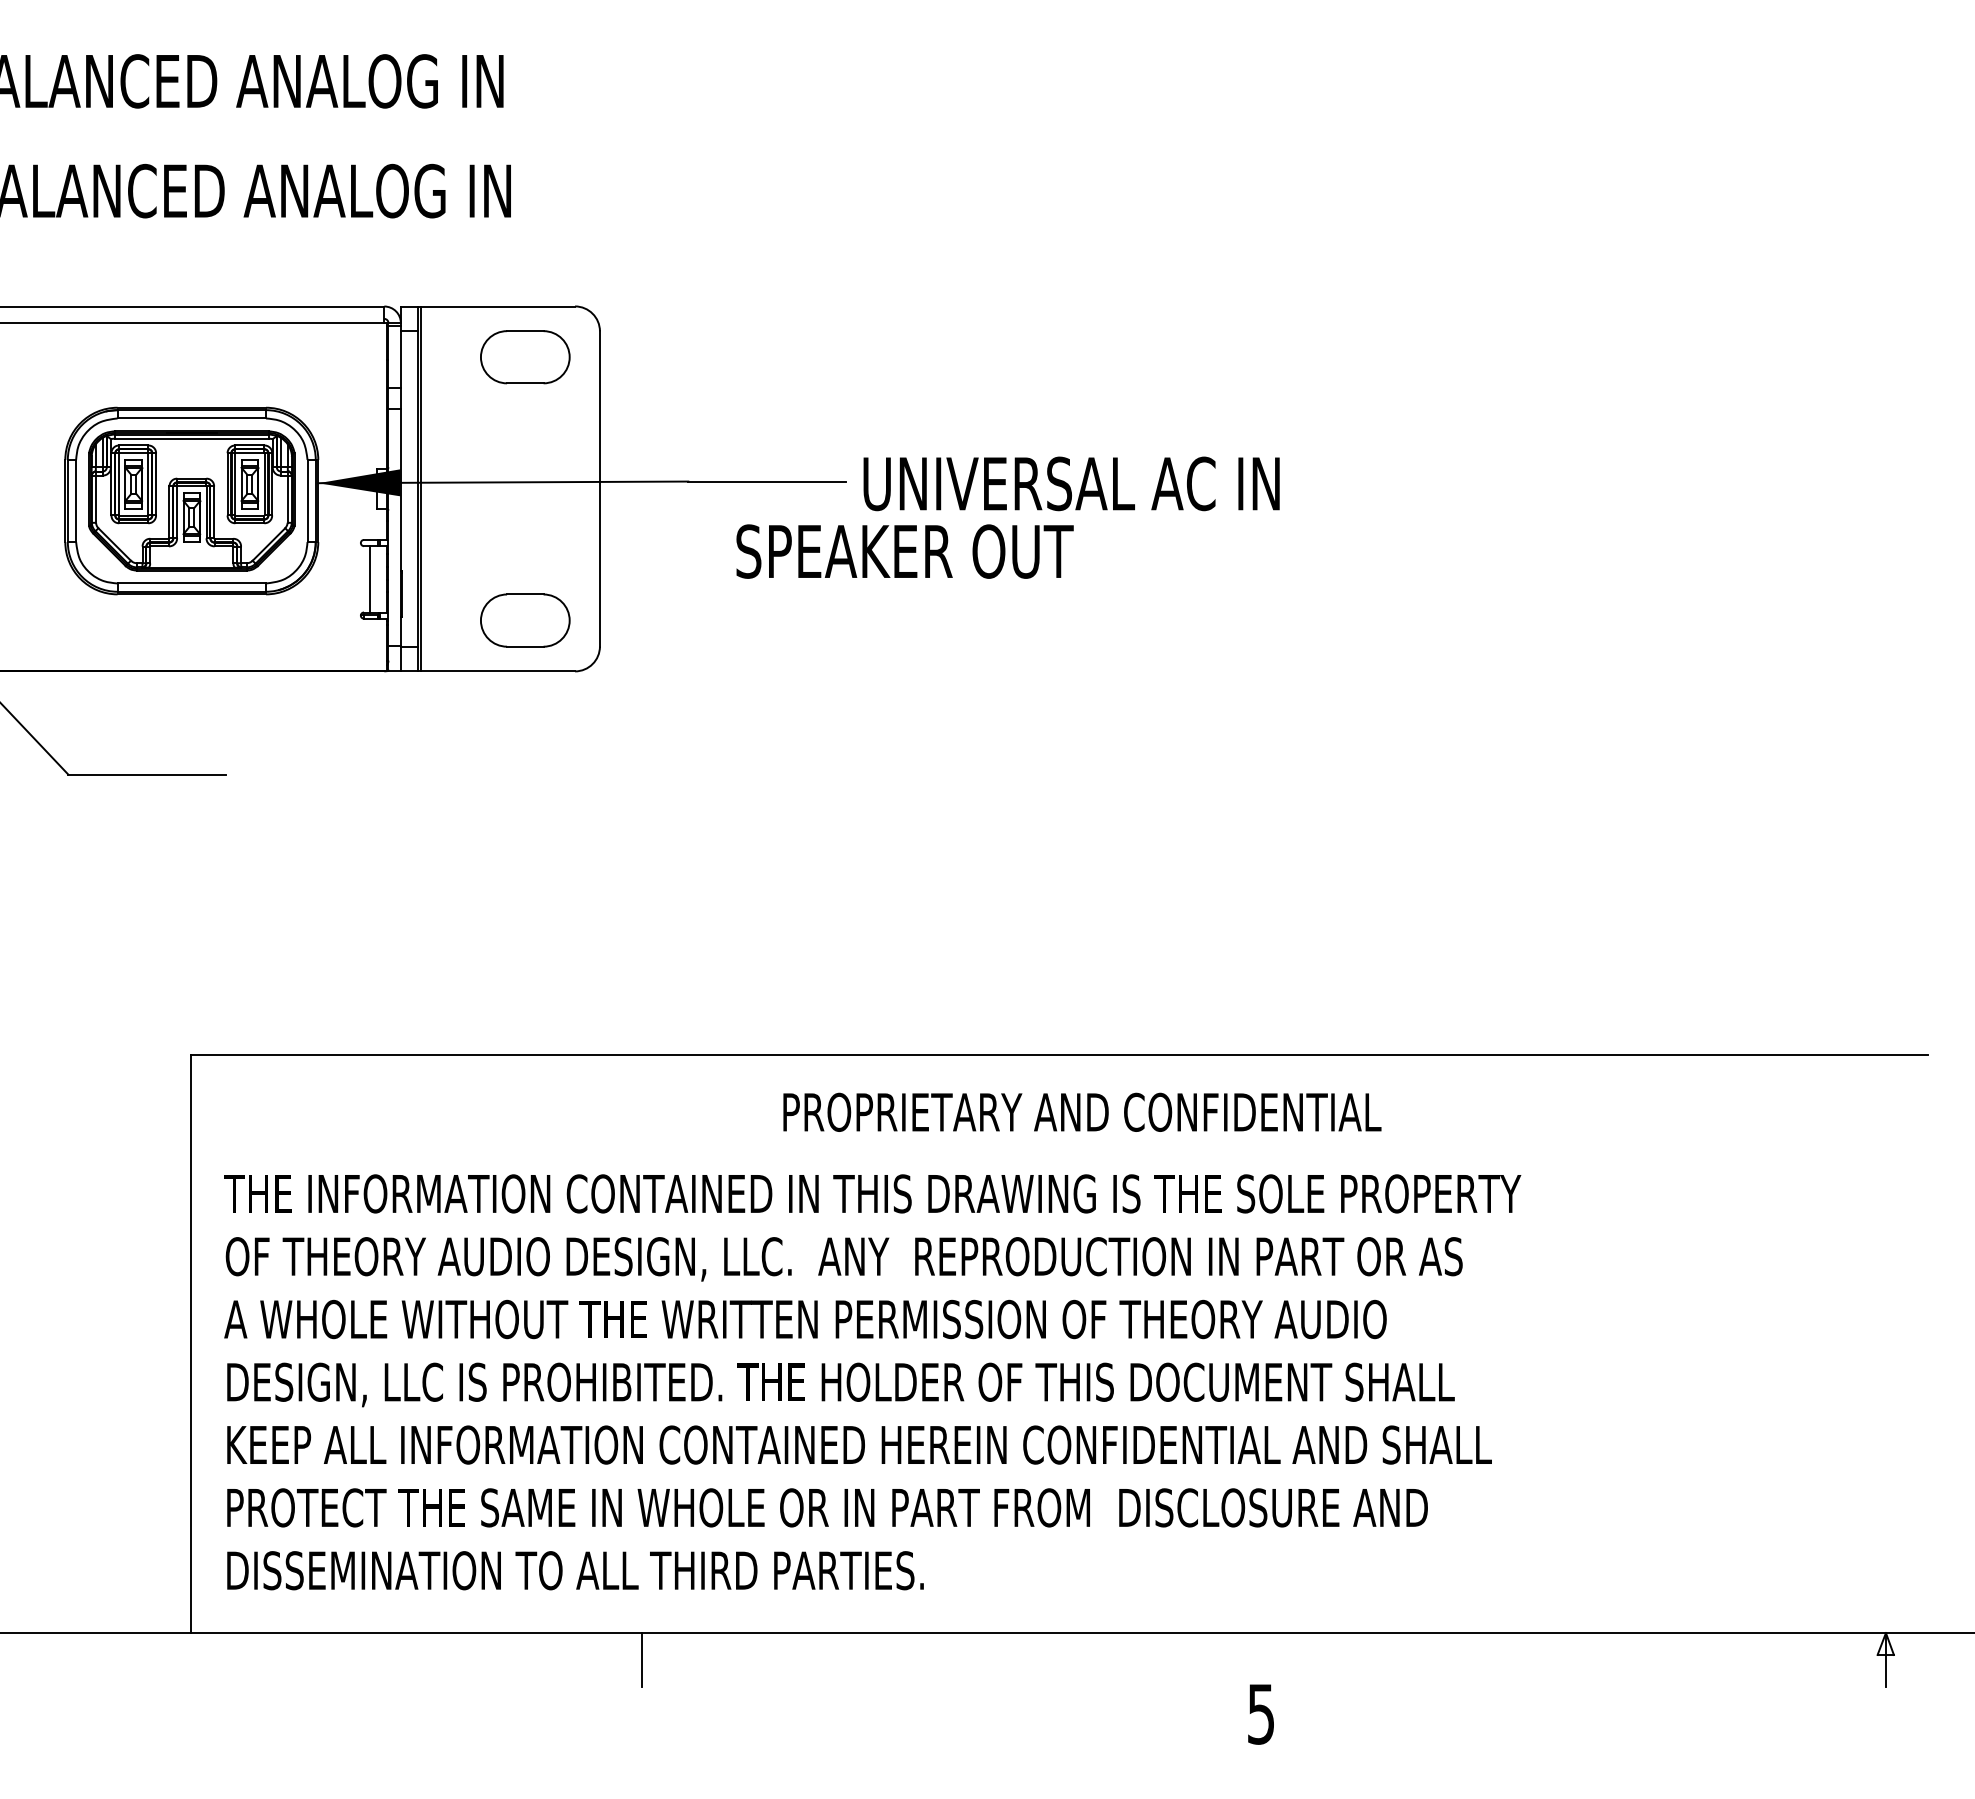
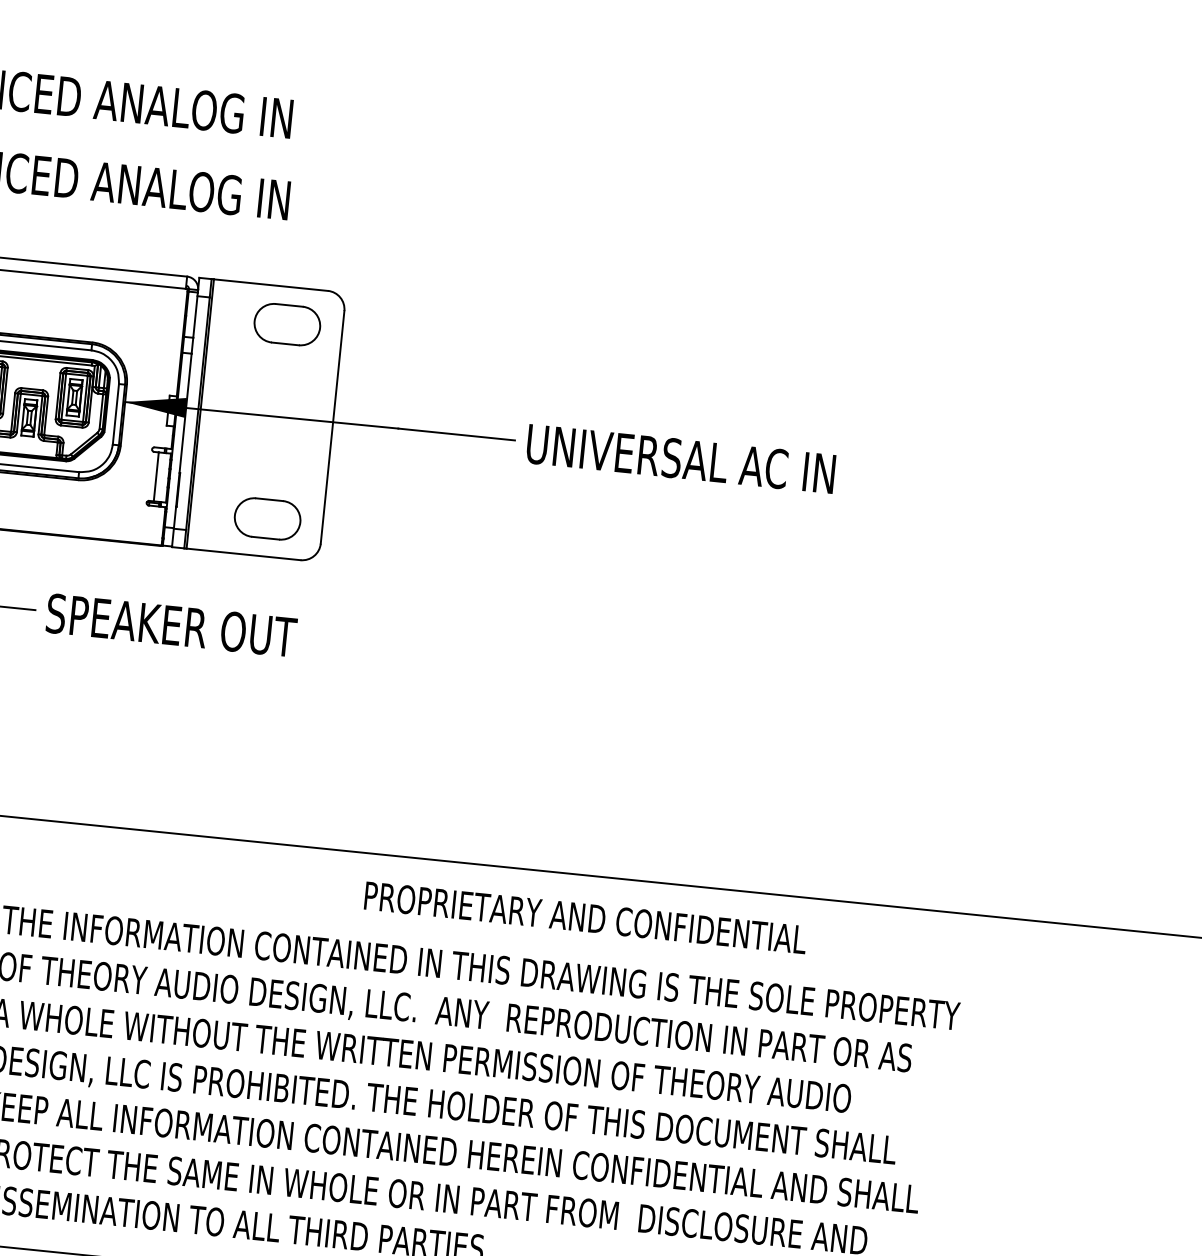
text: (904, 551) -> (171, 625), moved
text: (1082, 1111) -> (585, 917), moved

